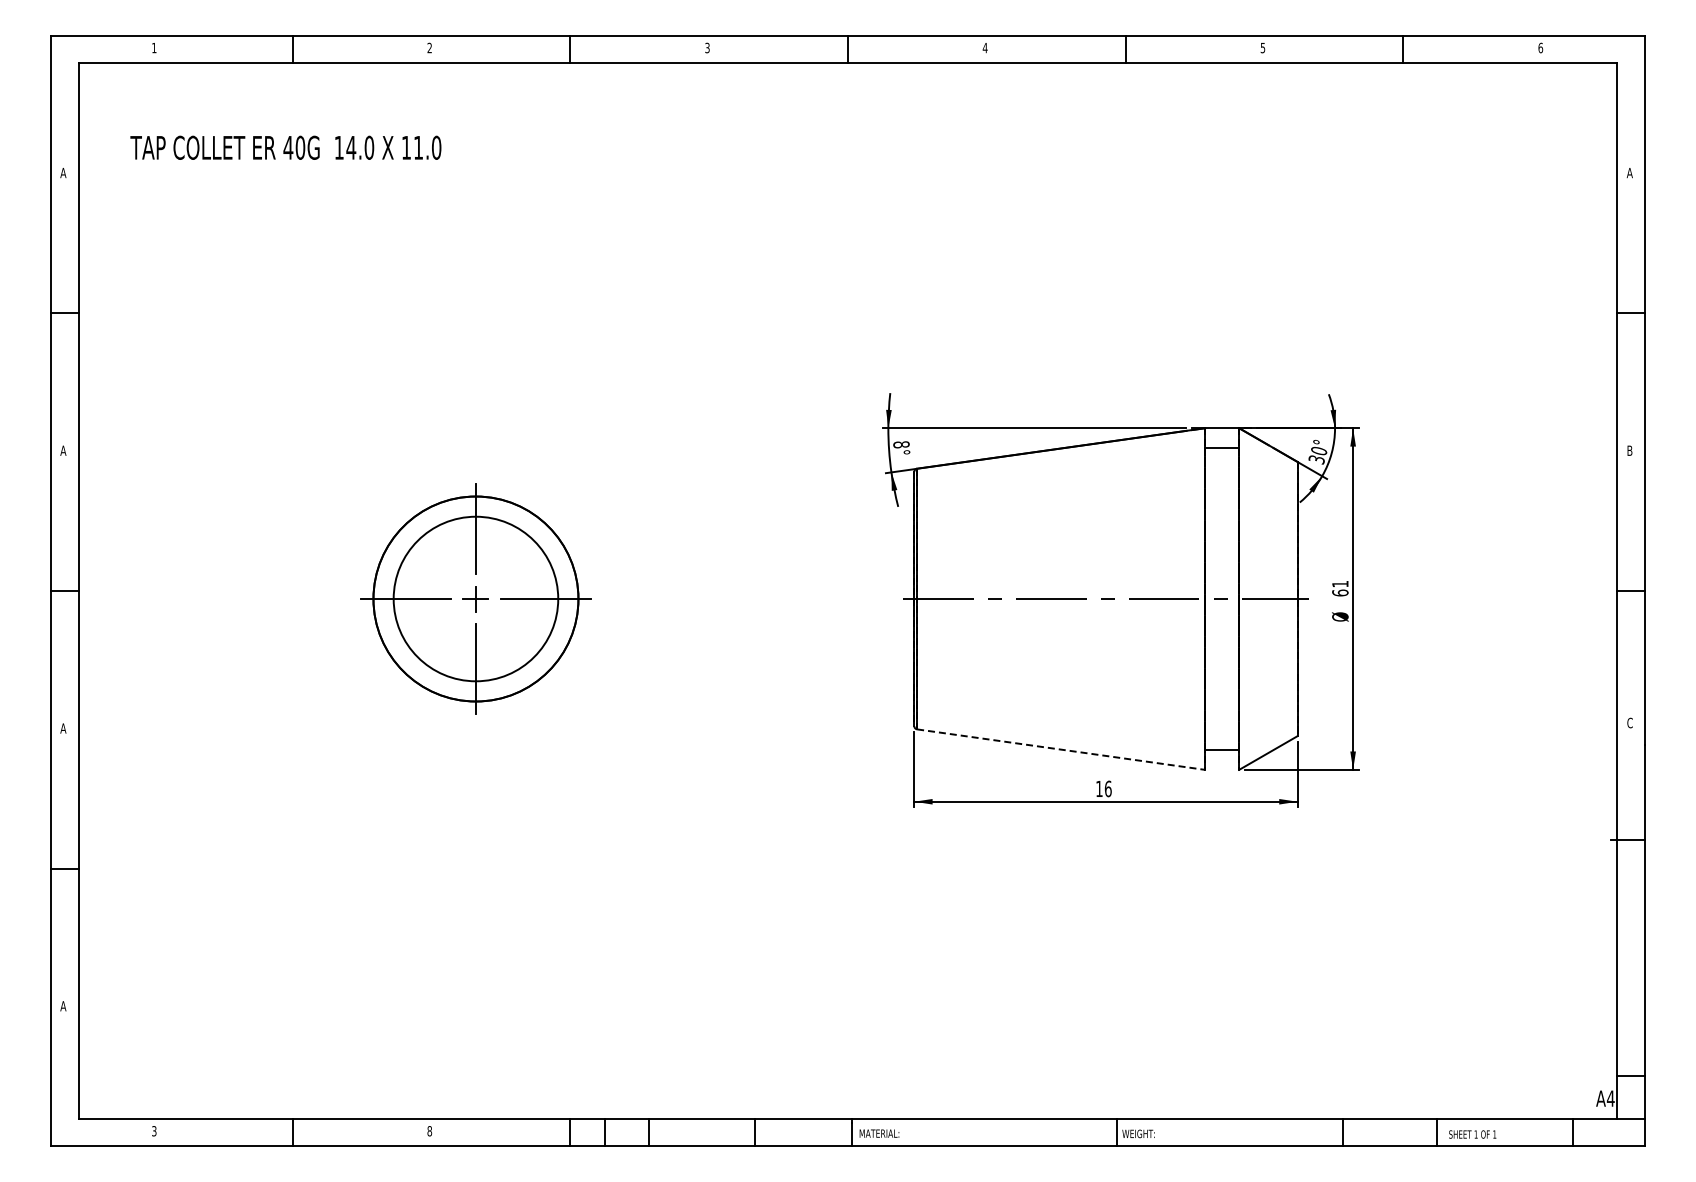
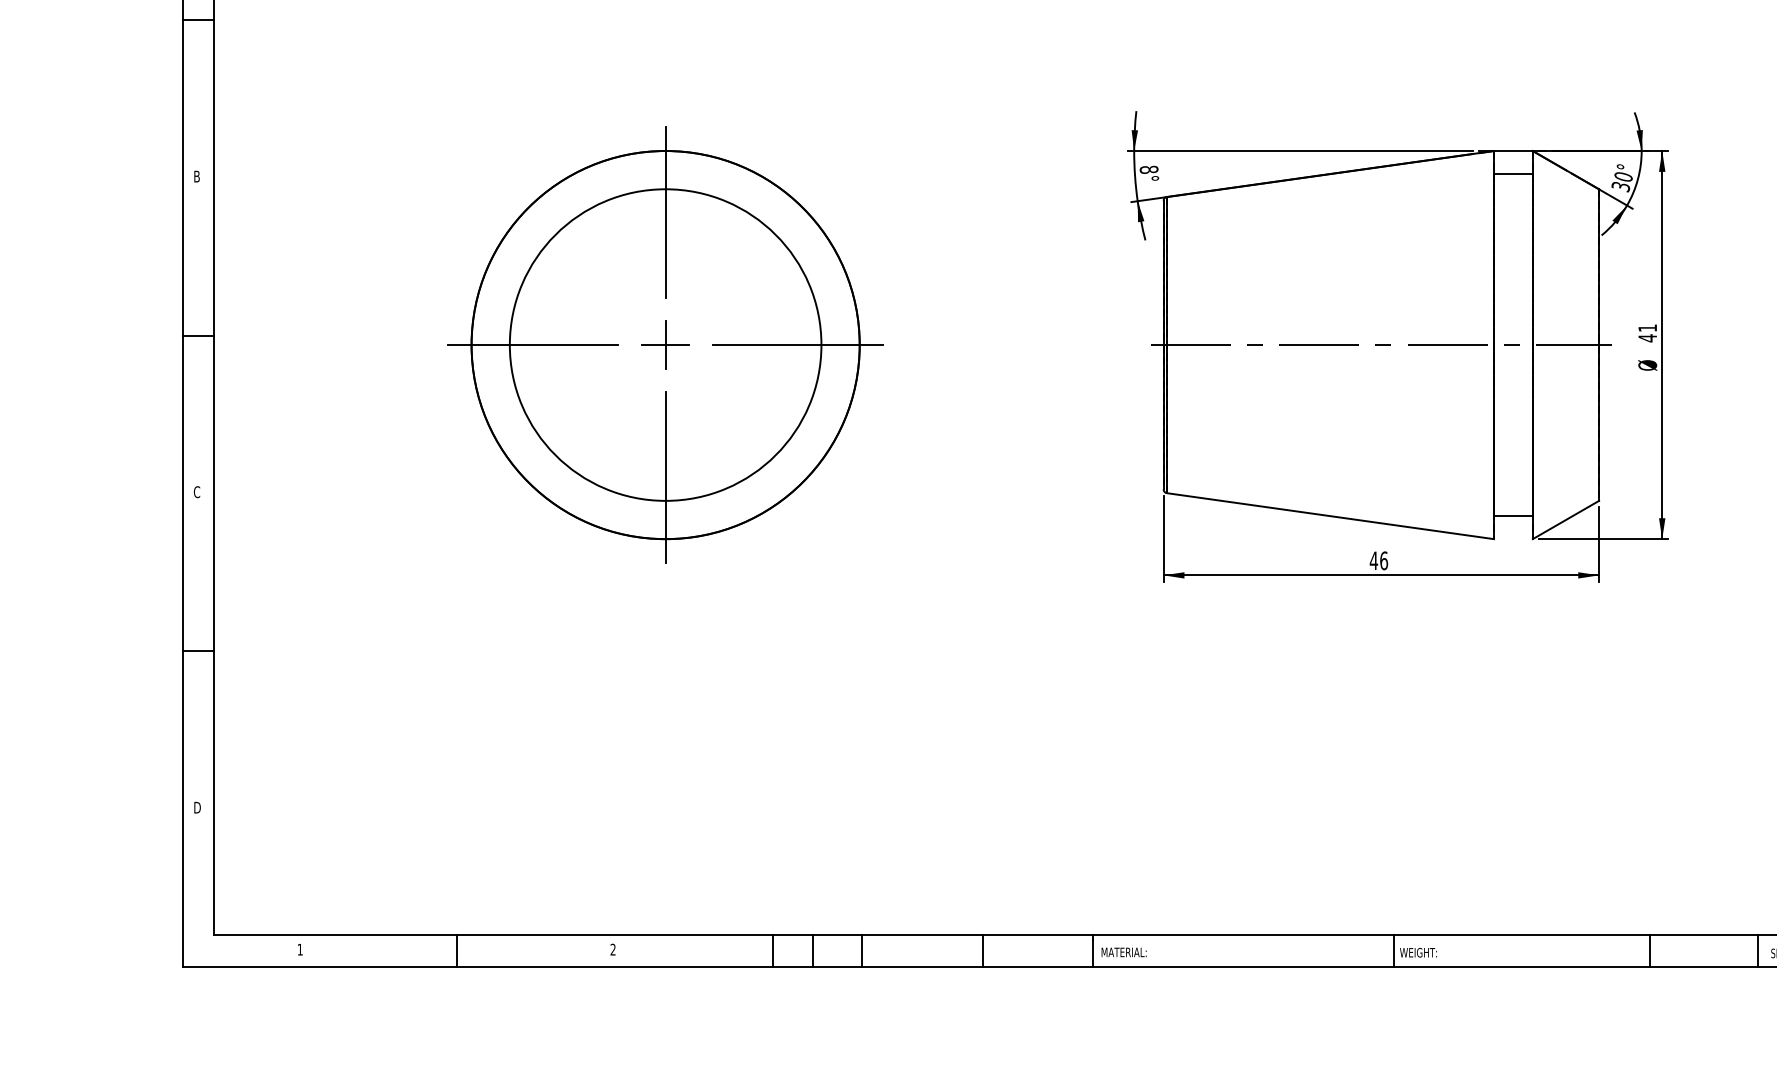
text: (63, 450) -> (197, 176), A -> B
text: (1340, 592) -> (1647, 337), 61 -> 41
part: (475, 598) -> (665, 344), size x1.67
text: (63, 728) -> (197, 492), A -> C
line: (1061, 749) -> (1330, 516), dashed -> solid
text: (1099, 788) -> (1374, 560), 16 -> 46
text: (63, 1006) -> (197, 807), A -> D
text: (154, 1131) -> (300, 950), 3 -> 1
text: (429, 1131) -> (612, 950), 8 -> 2

